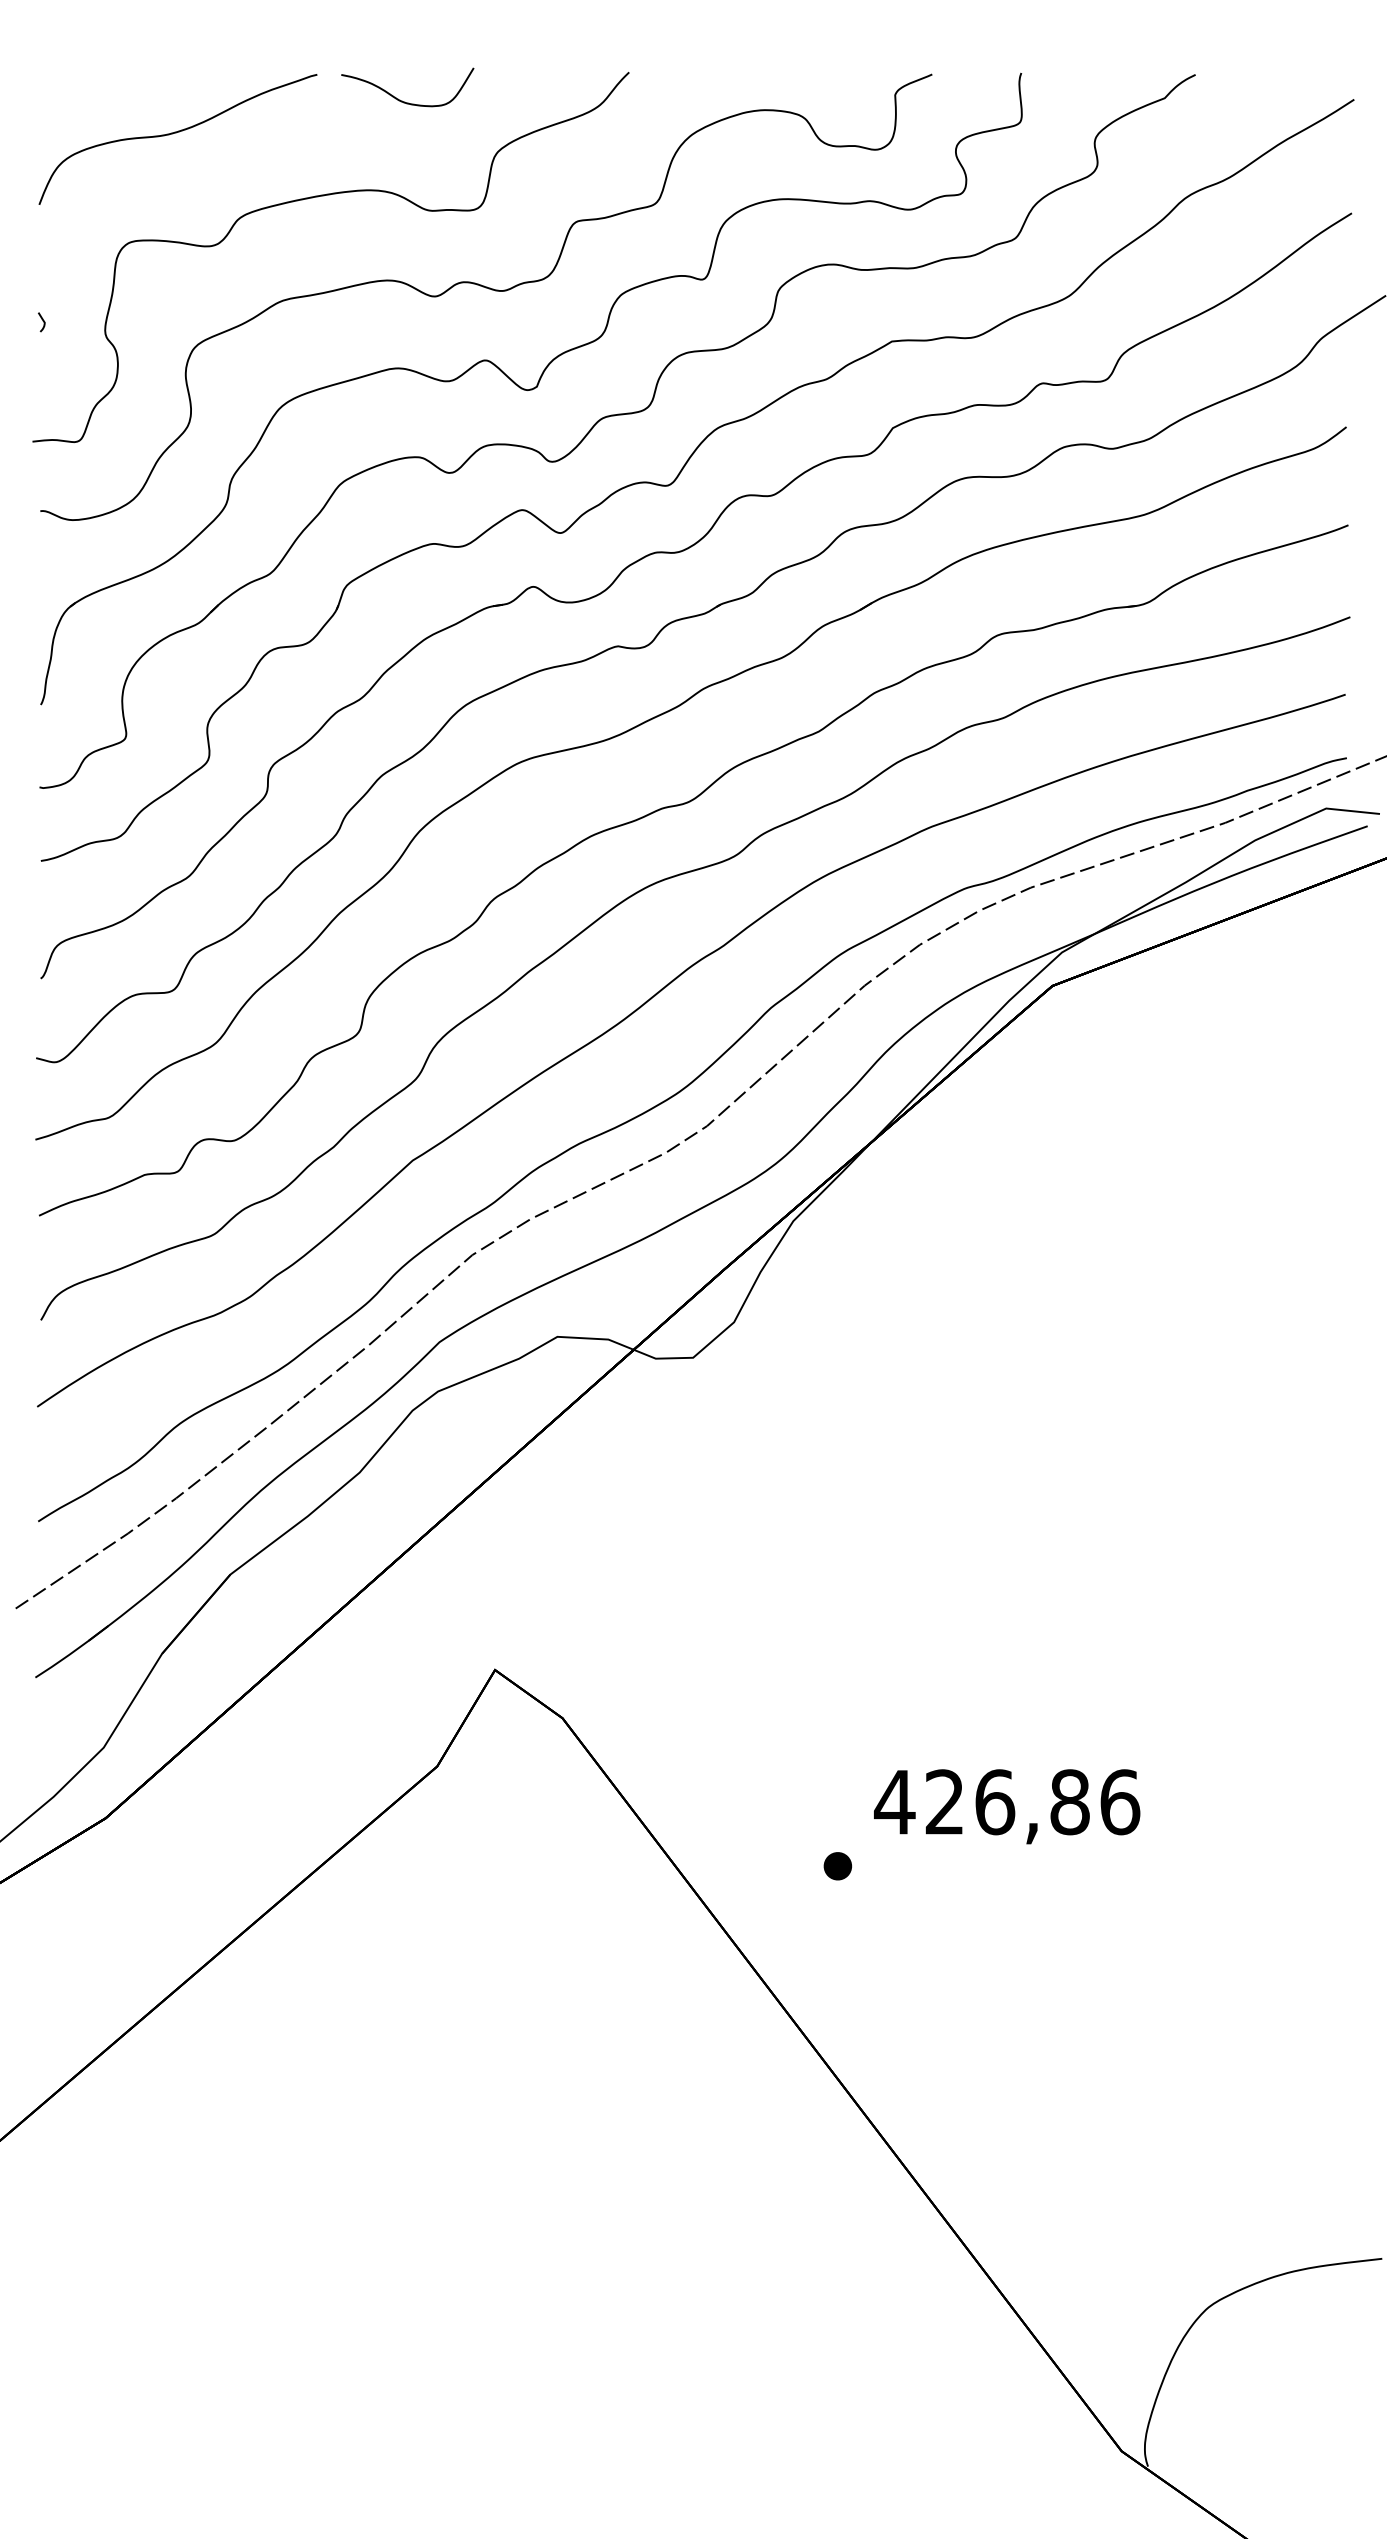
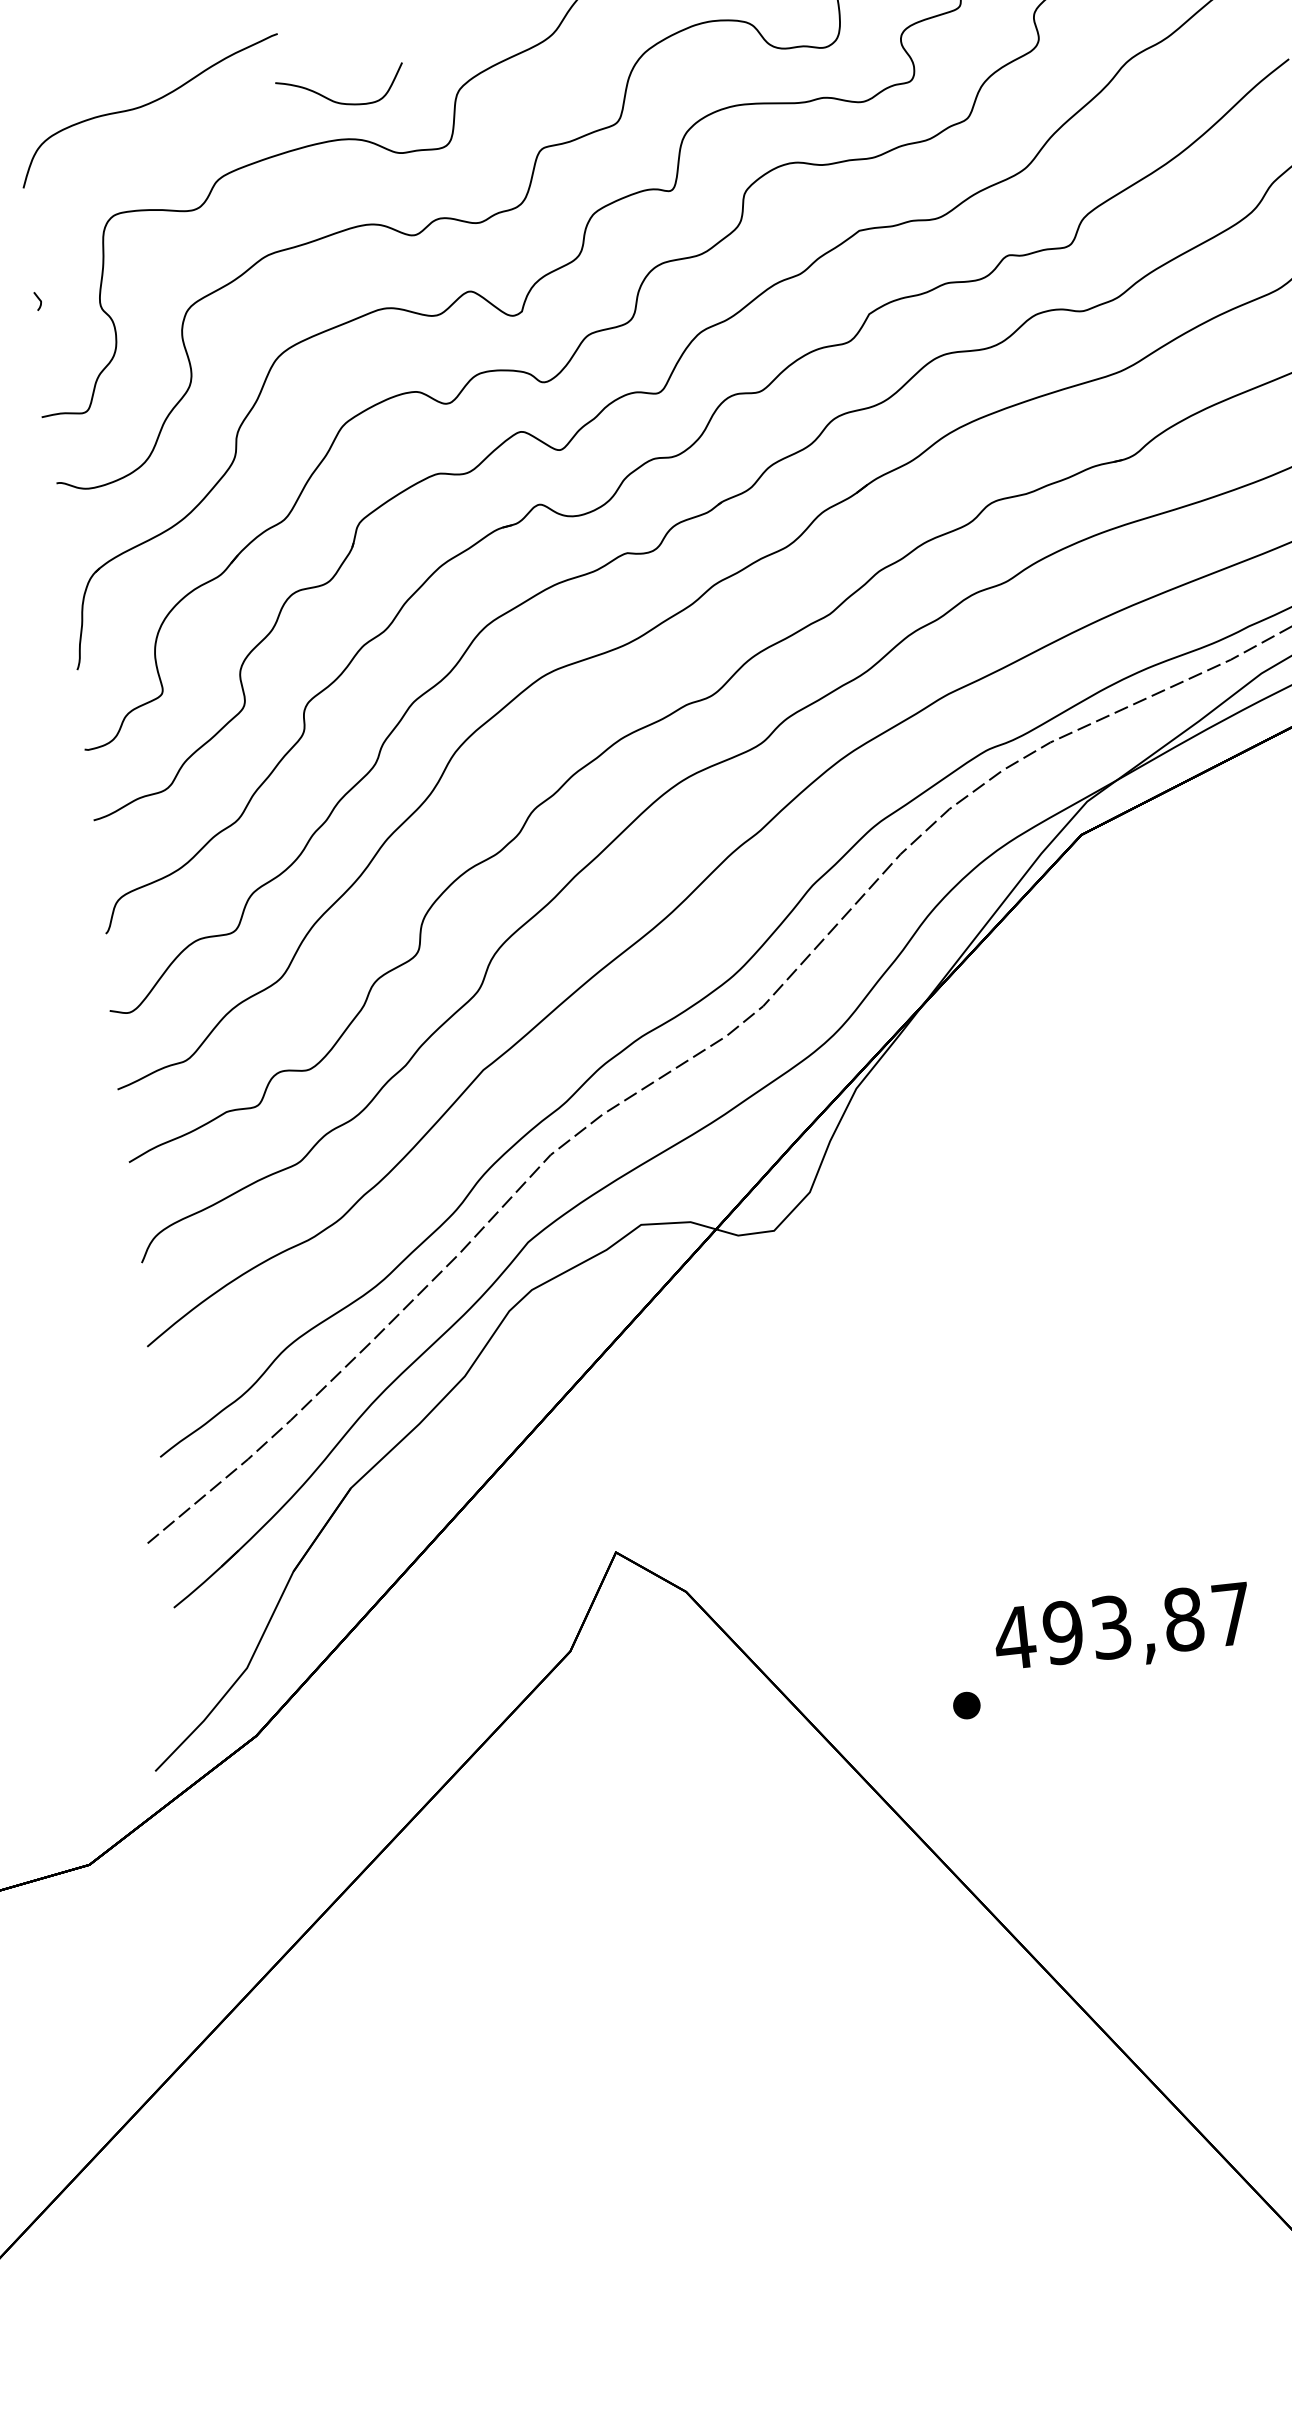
curve: (400, 99) -> (334, 100), moved
text: (1032, 1802) -> (1147, 1623), 426,86 -> 493,87

